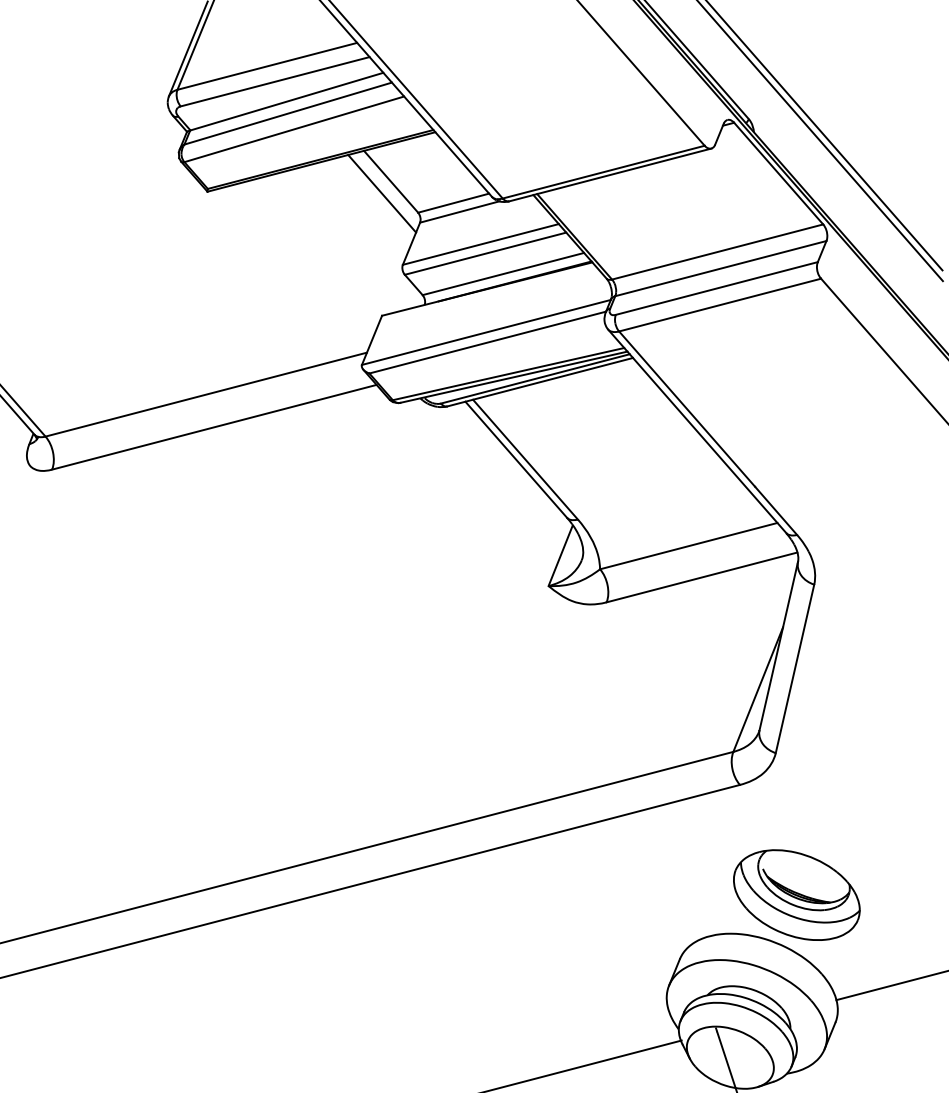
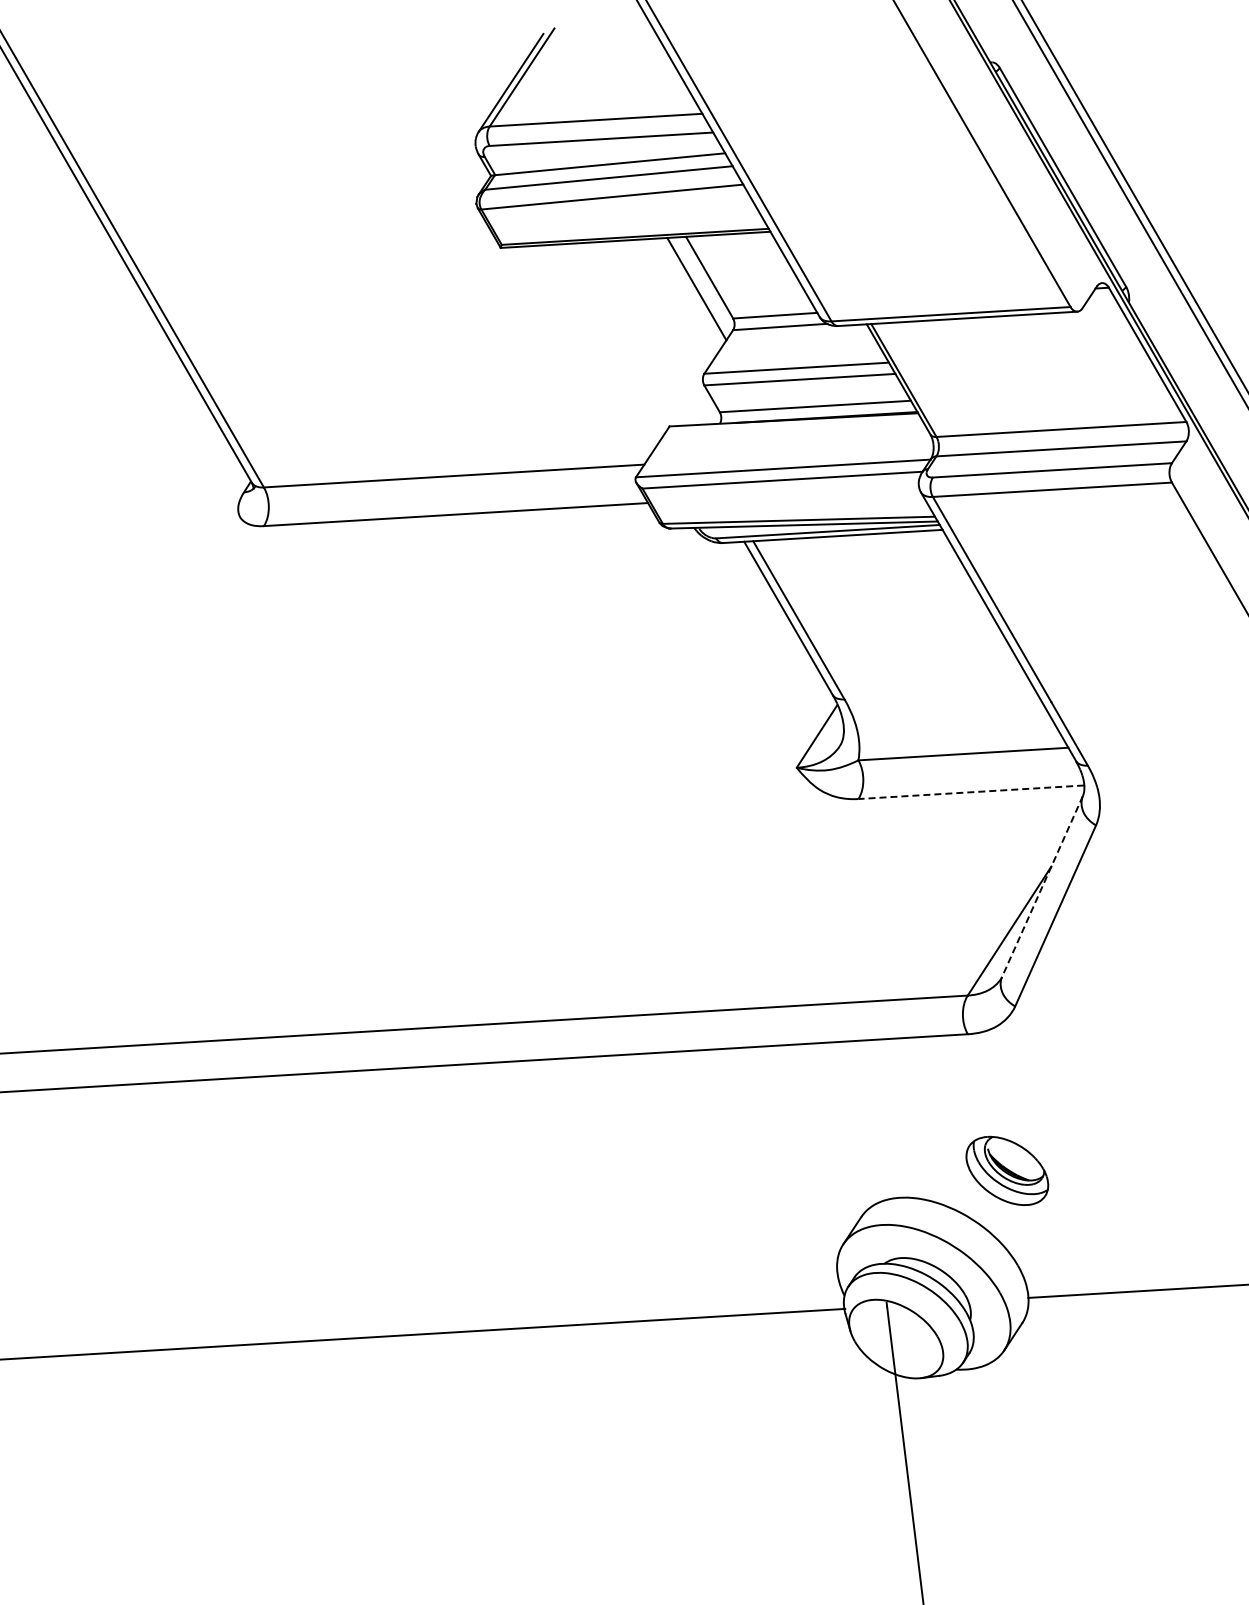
line: (701, 577) -> (970, 792), solid -> dashed
line: (778, 645) -> (1042, 886), solid -> dashed
part: (796, 894) -> (1007, 1170), size x0.6

